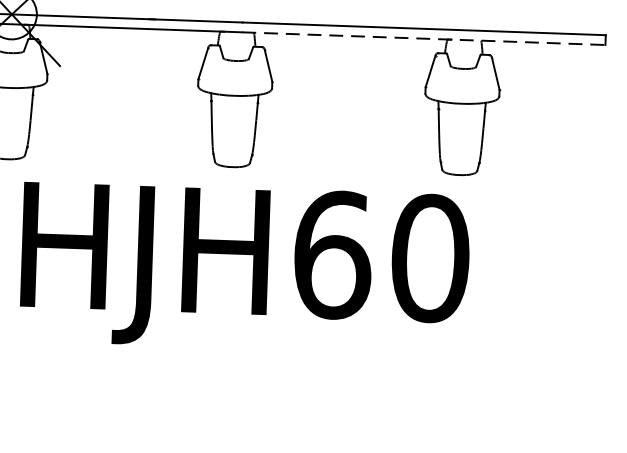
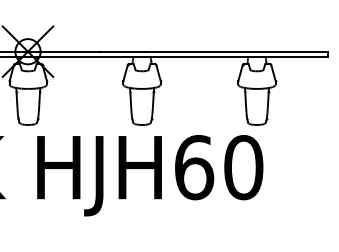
line: (423, 38) -> (236, 56), dashed -> solid

